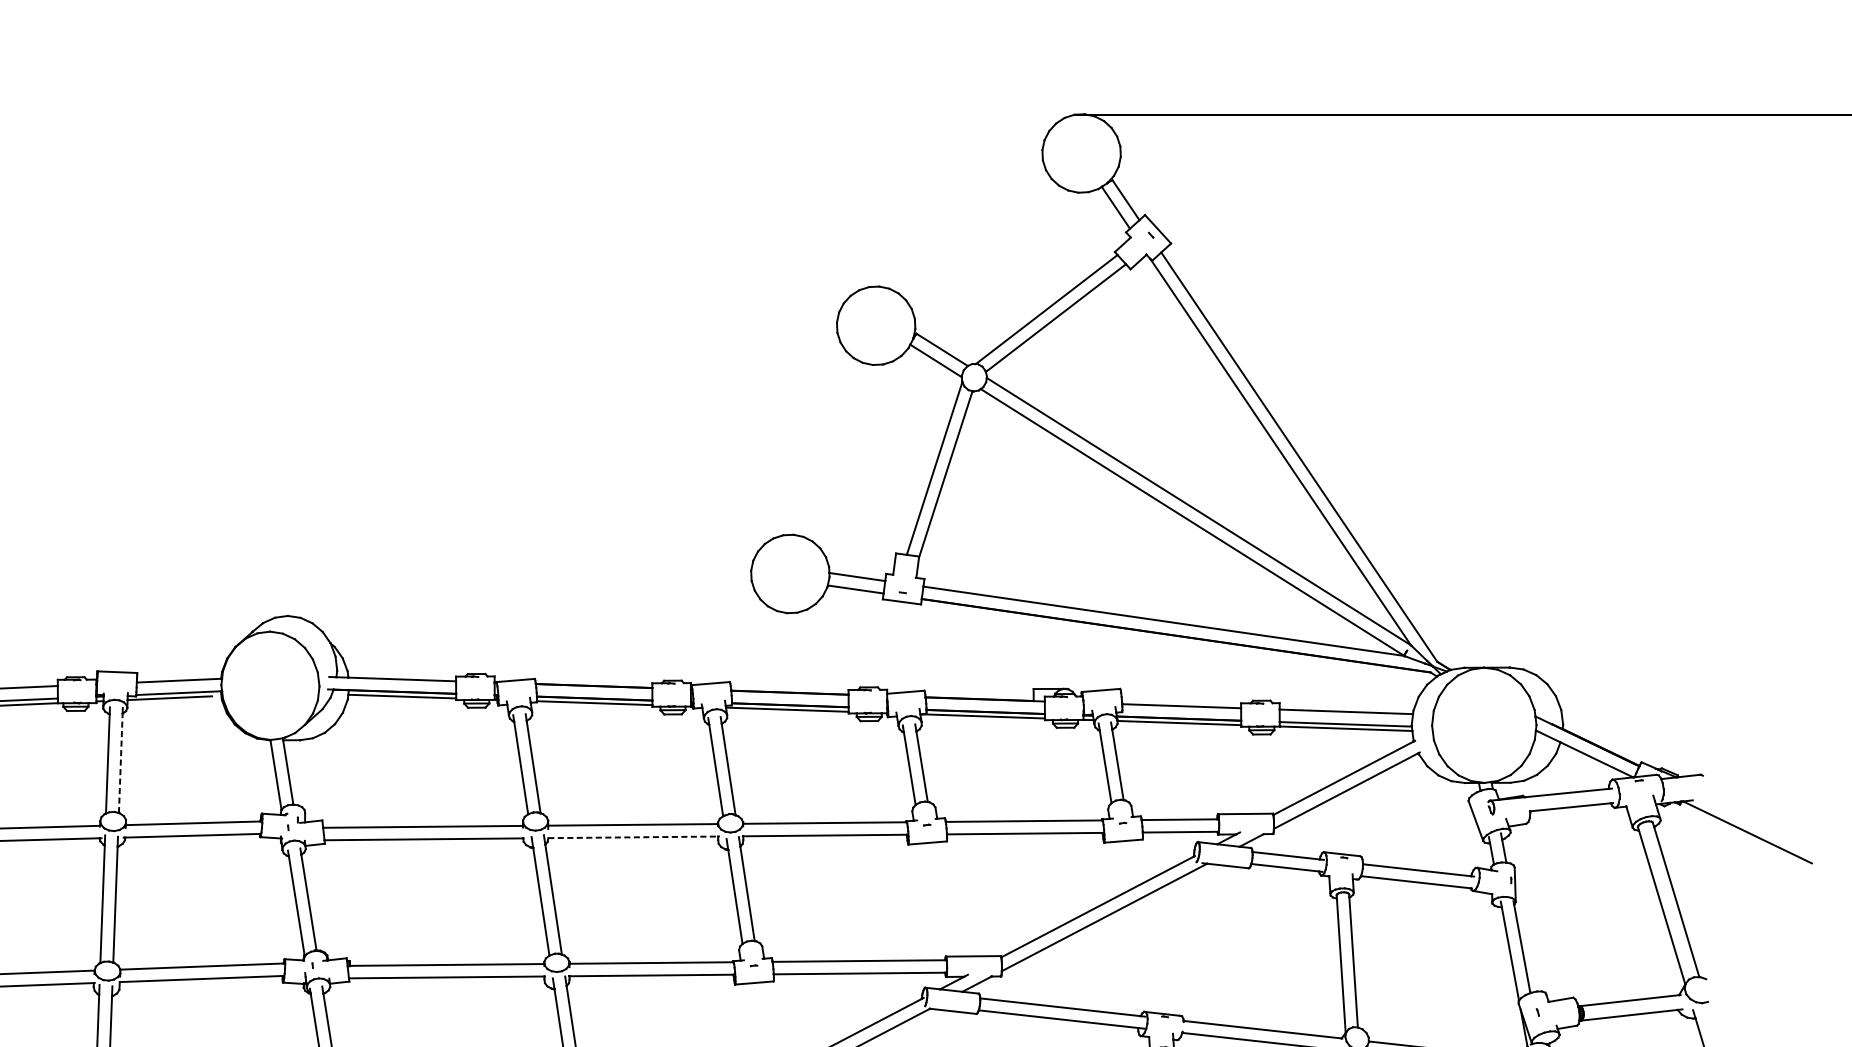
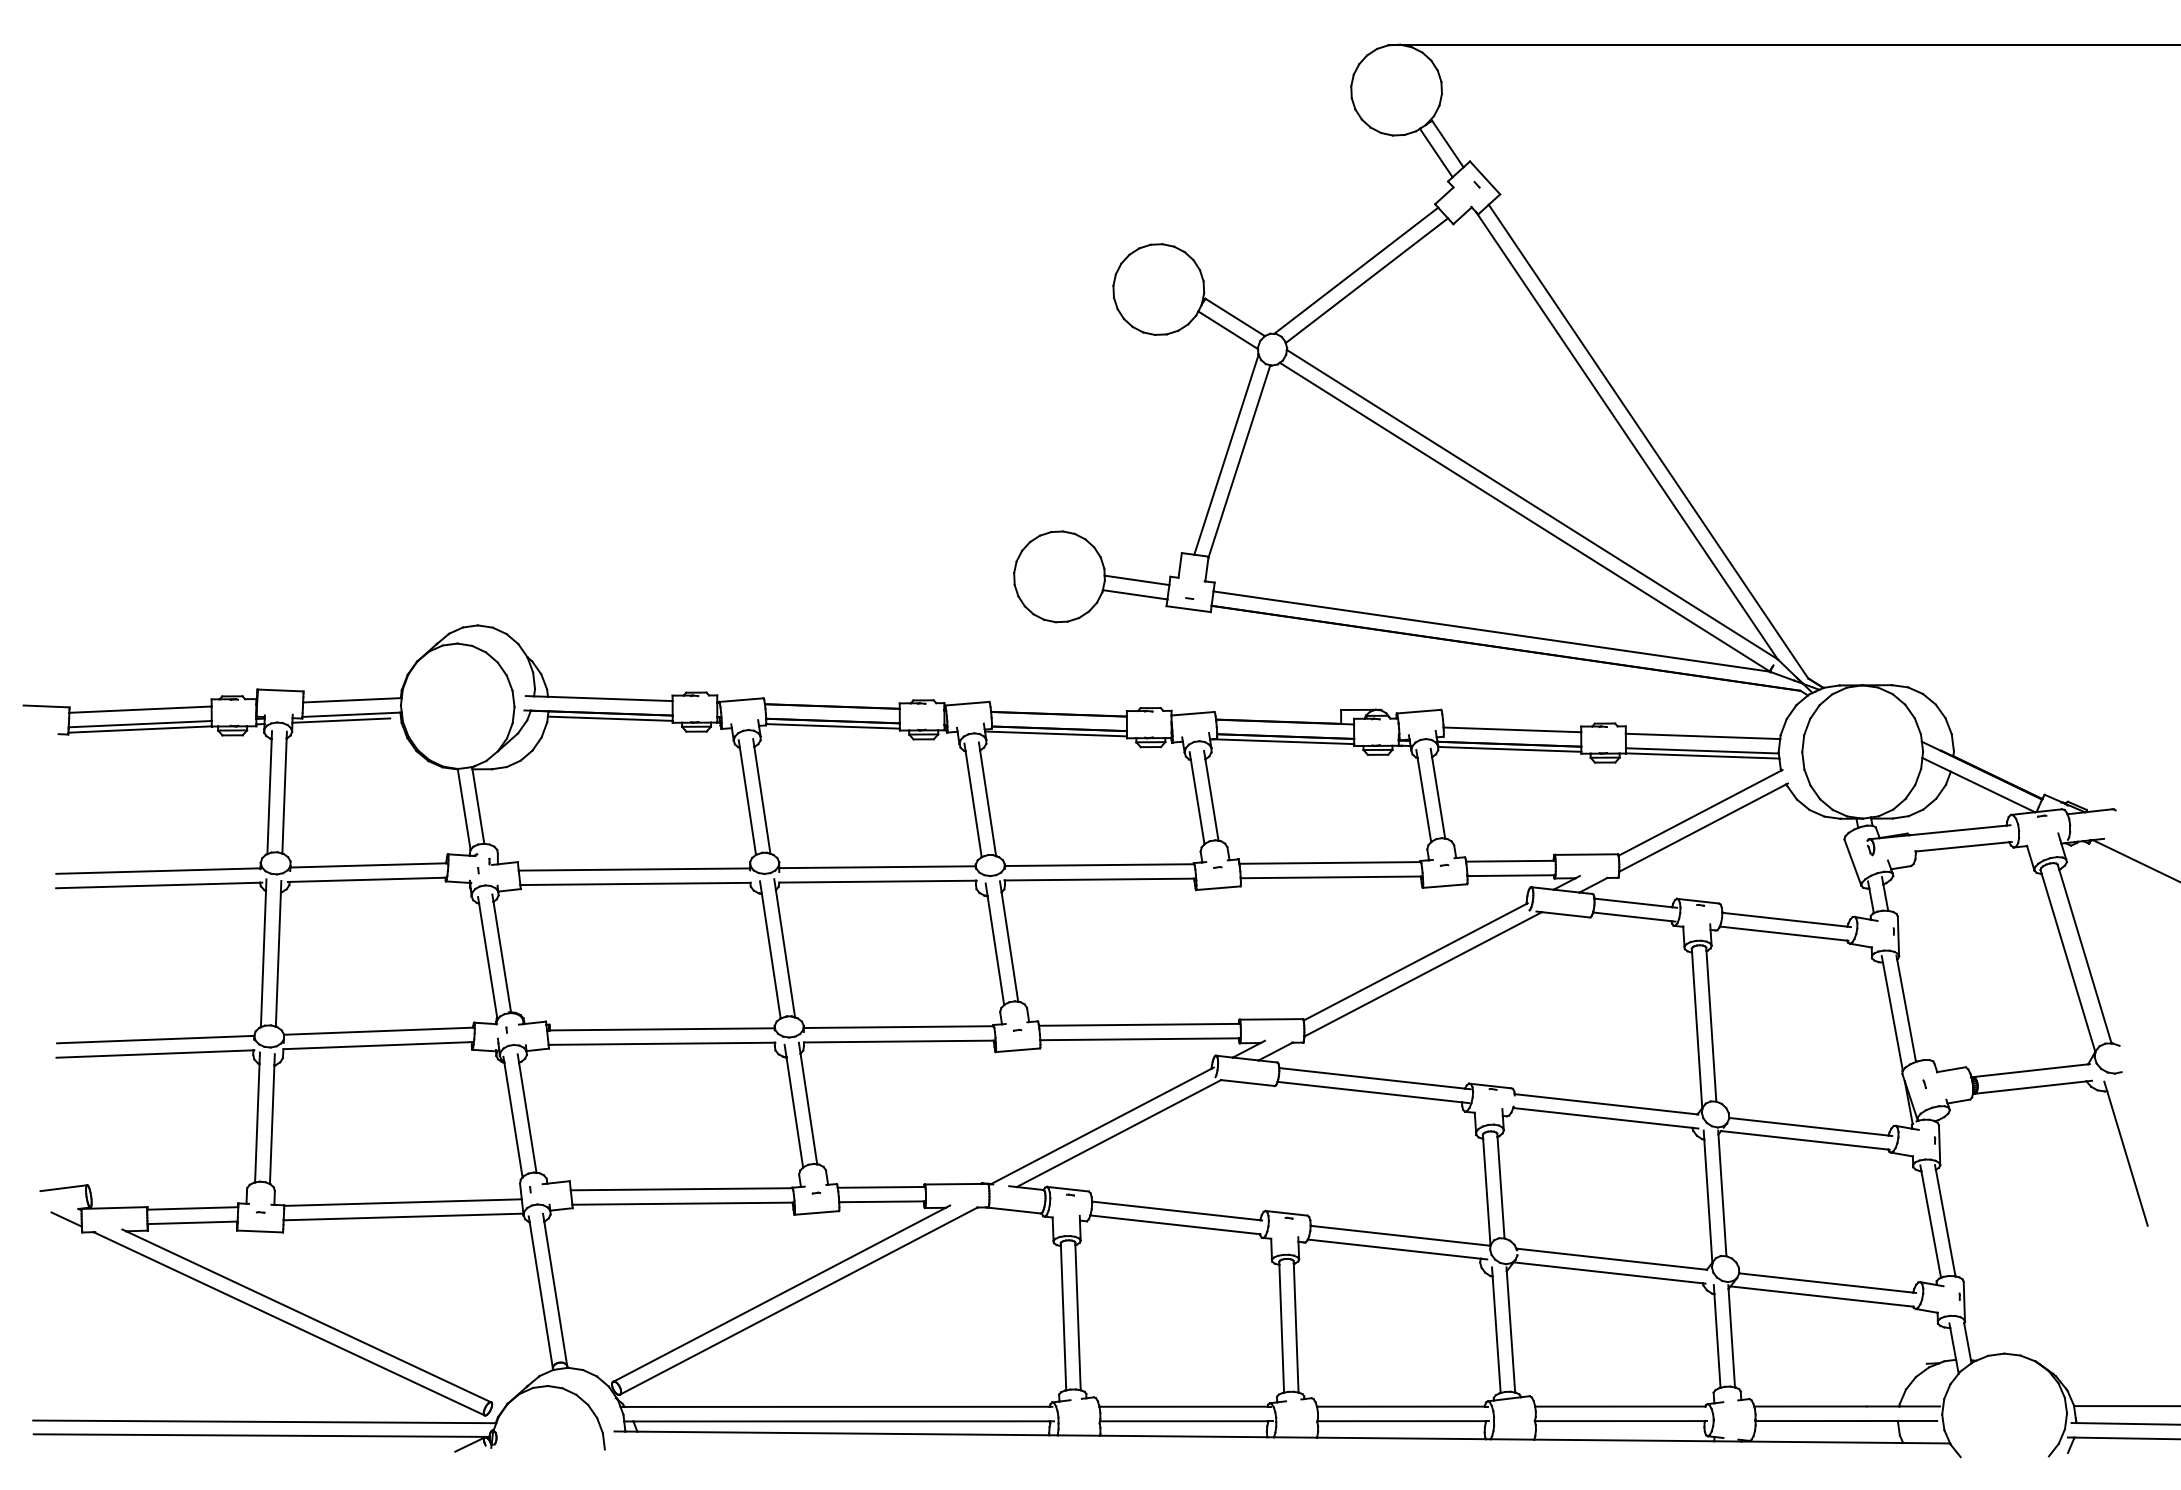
line: (120, 763) -> (284, 796), dashed -> solid
line: (633, 837) -> (878, 881), dashed -> solid

